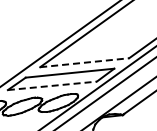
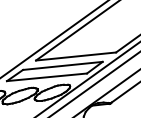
line: (84, 62) -> (75, 56), dashed -> solid
line: (52, 85) -> (47, 76), dashed -> solid

